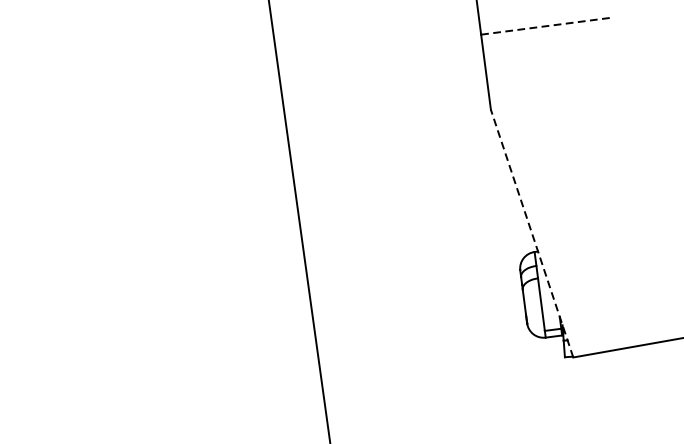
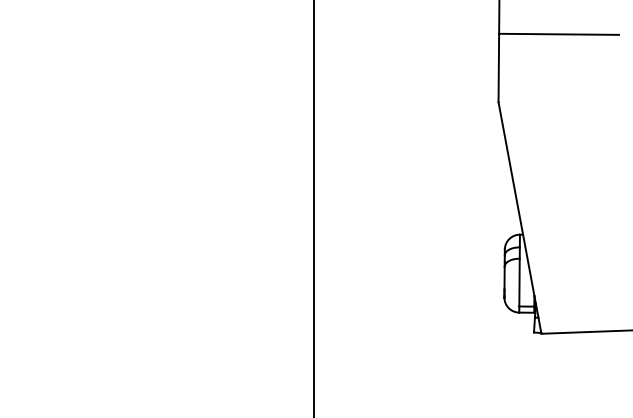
line: (547, 26) -> (559, 34), dashed -> solid
line: (531, 234) -> (519, 218), dashed -> solid

